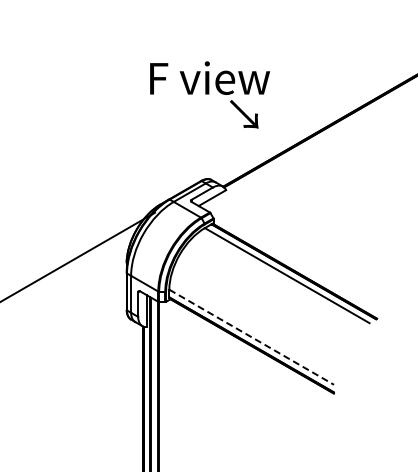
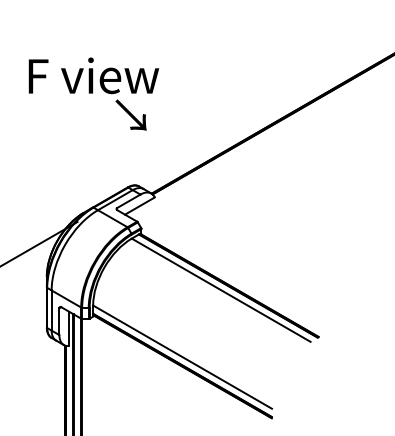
text: (209, 94) -> (93, 93), moved
line: (252, 337) -> (183, 357), dashed -> solid

